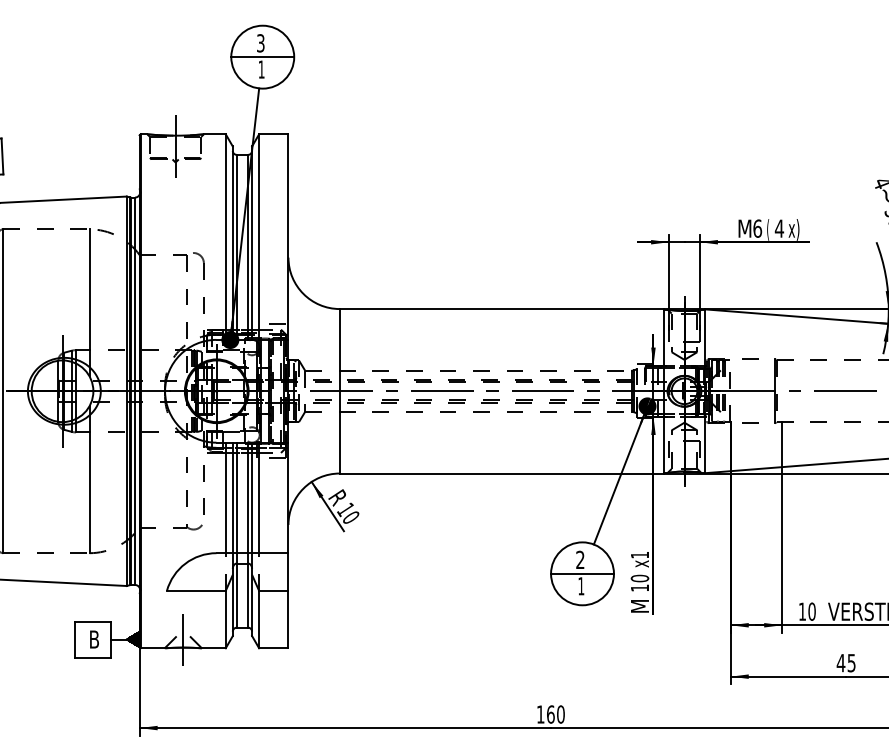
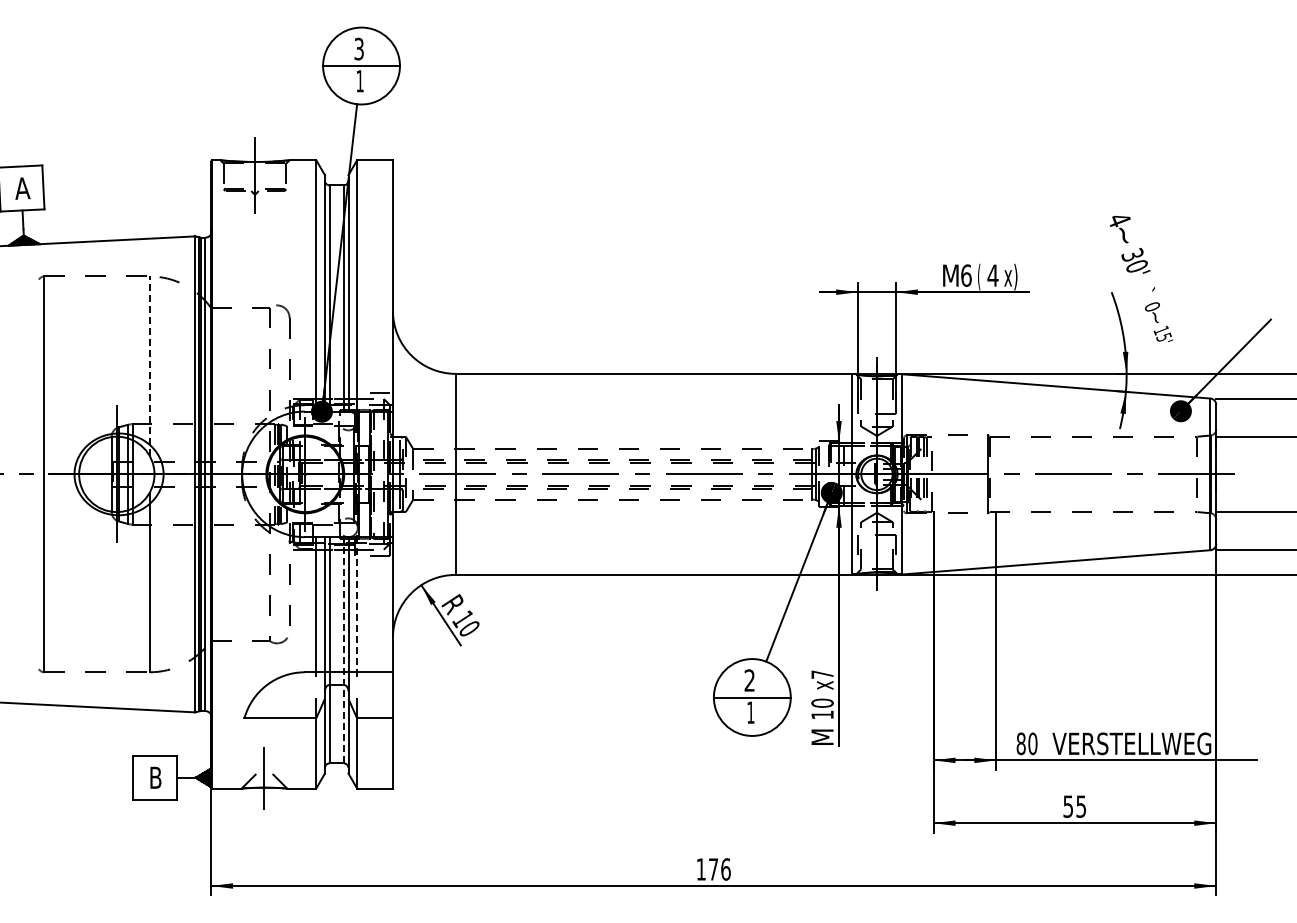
line: (89, 303) -> (149, 366), solid -> dashed
line: (259, 497) -> (357, 604), solid -> dashed
line: (248, 534) -> (343, 649), solid -> dashed
text: (639, 555) -> (822, 674), x1 -> x7
text: (801, 611) -> (1020, 743), 10 -> 80
text: (841, 663) -> (1068, 806), 45 -> 55
text: (555, 714) -> (719, 869), 160 -> 176

